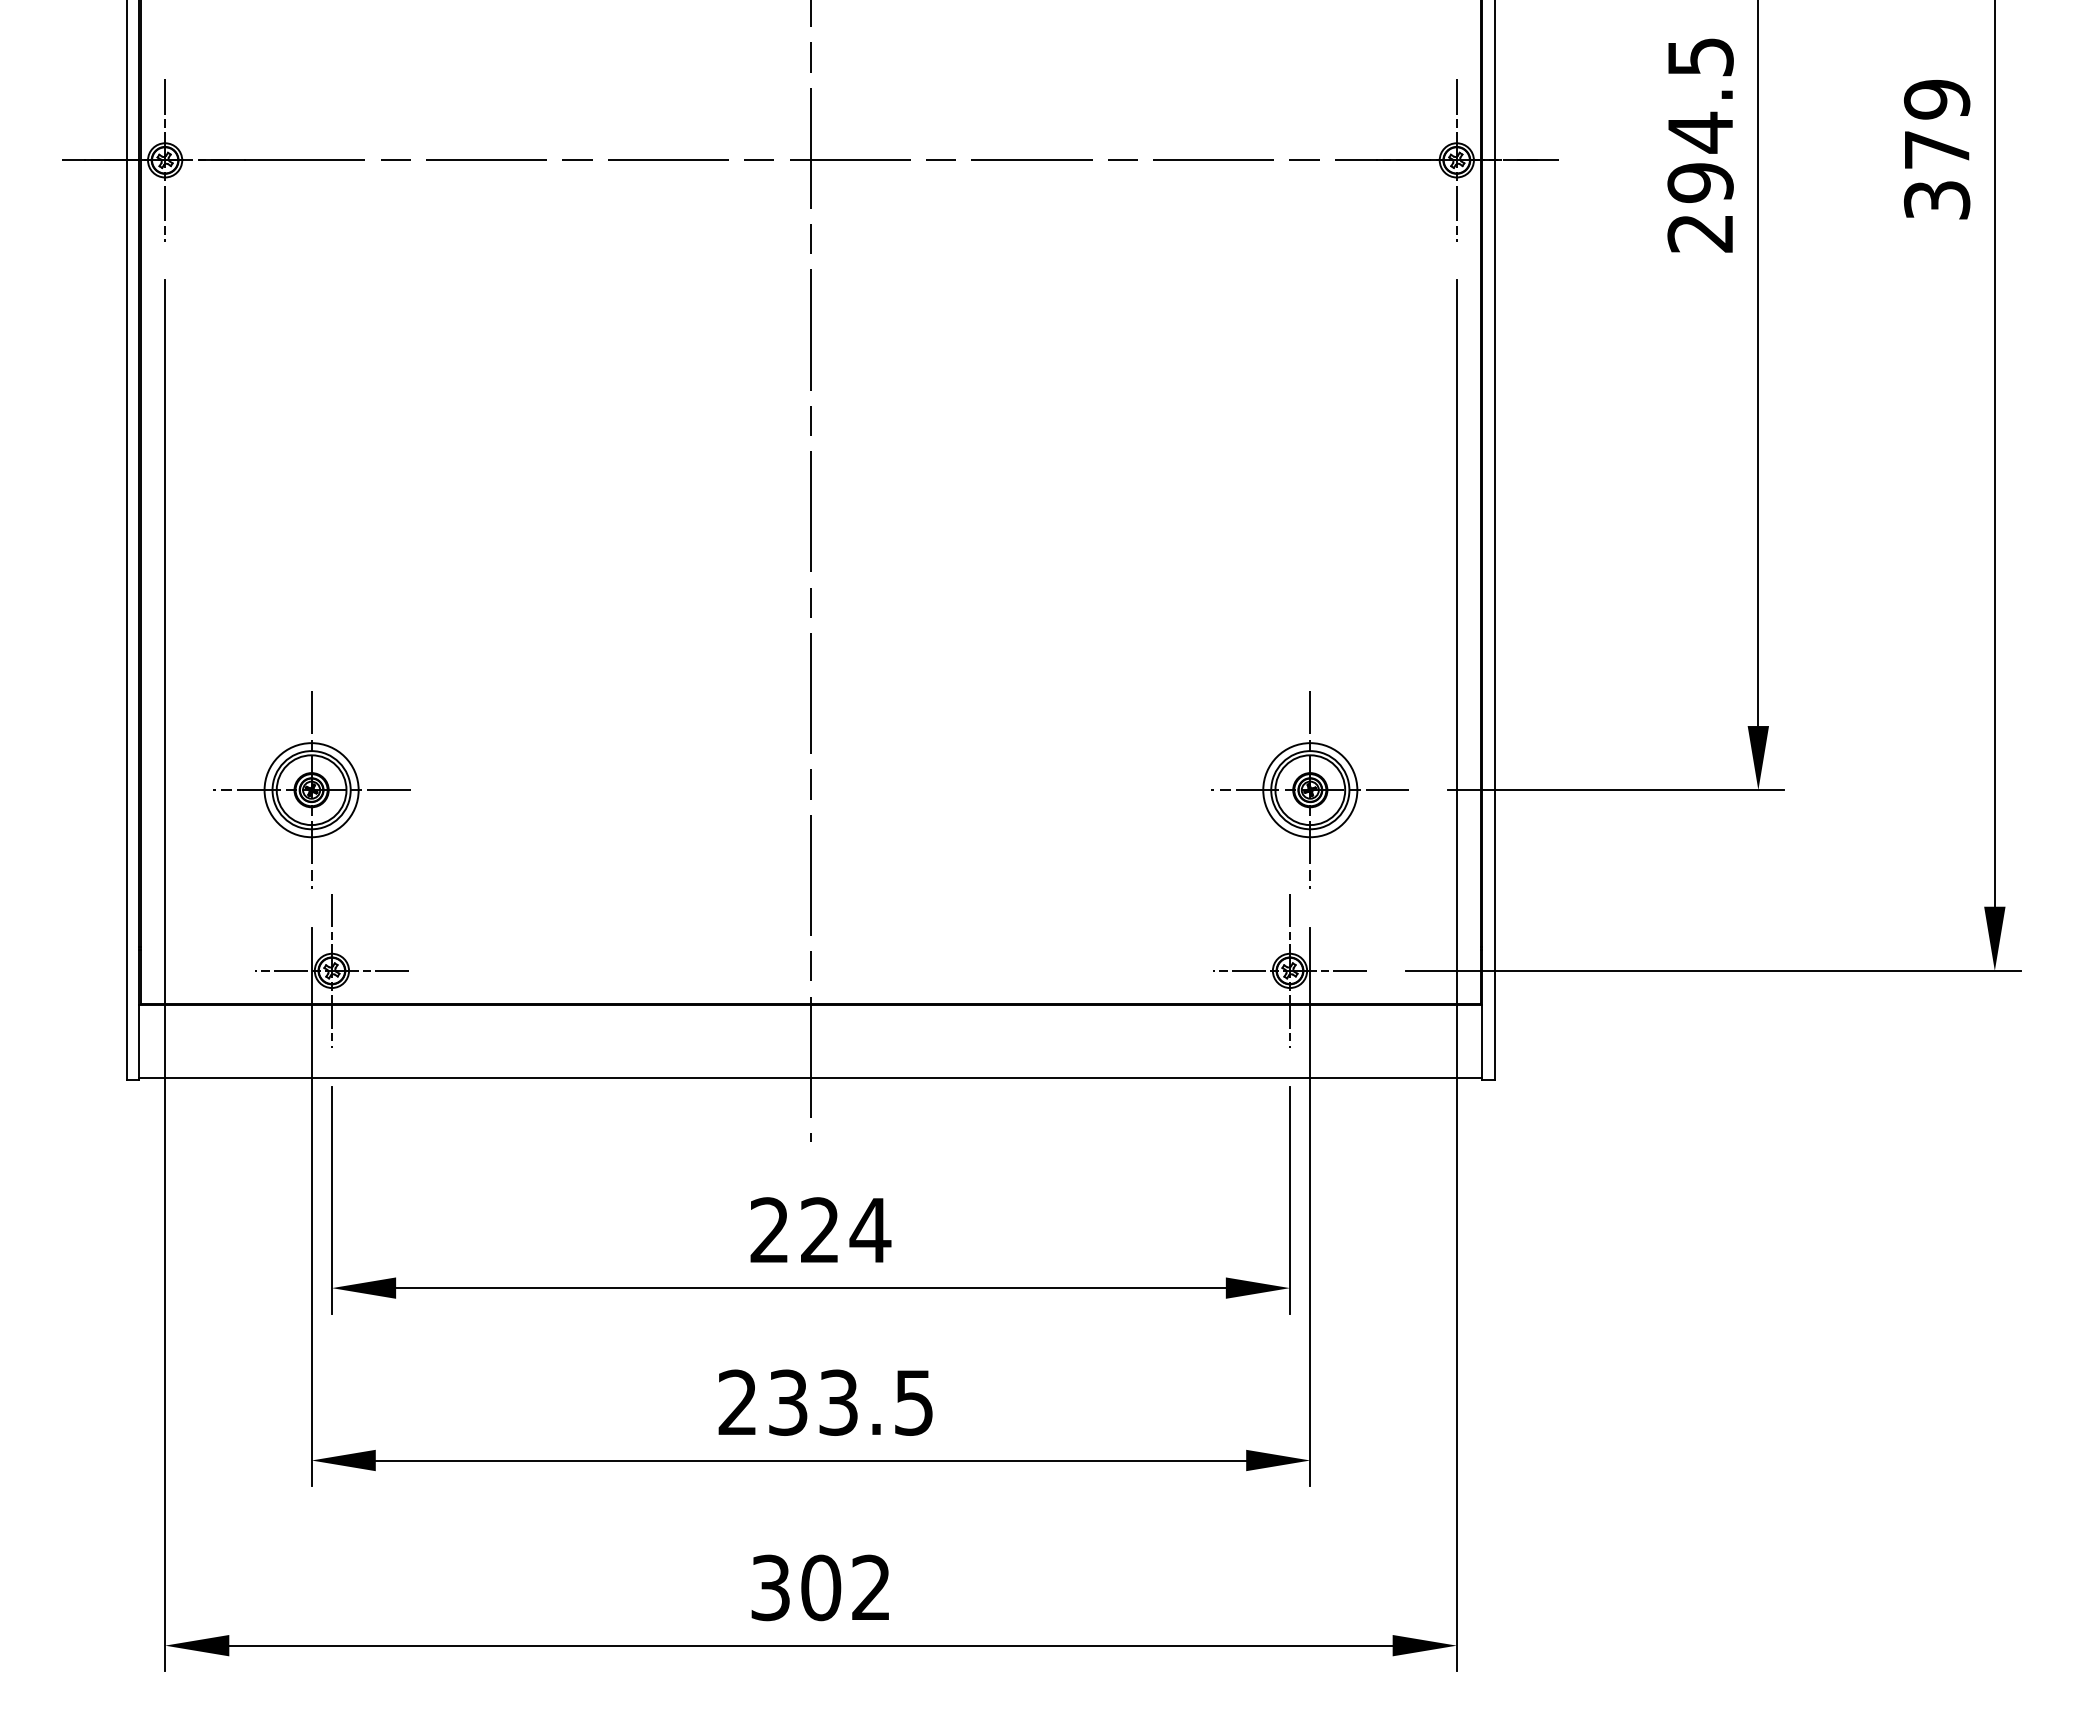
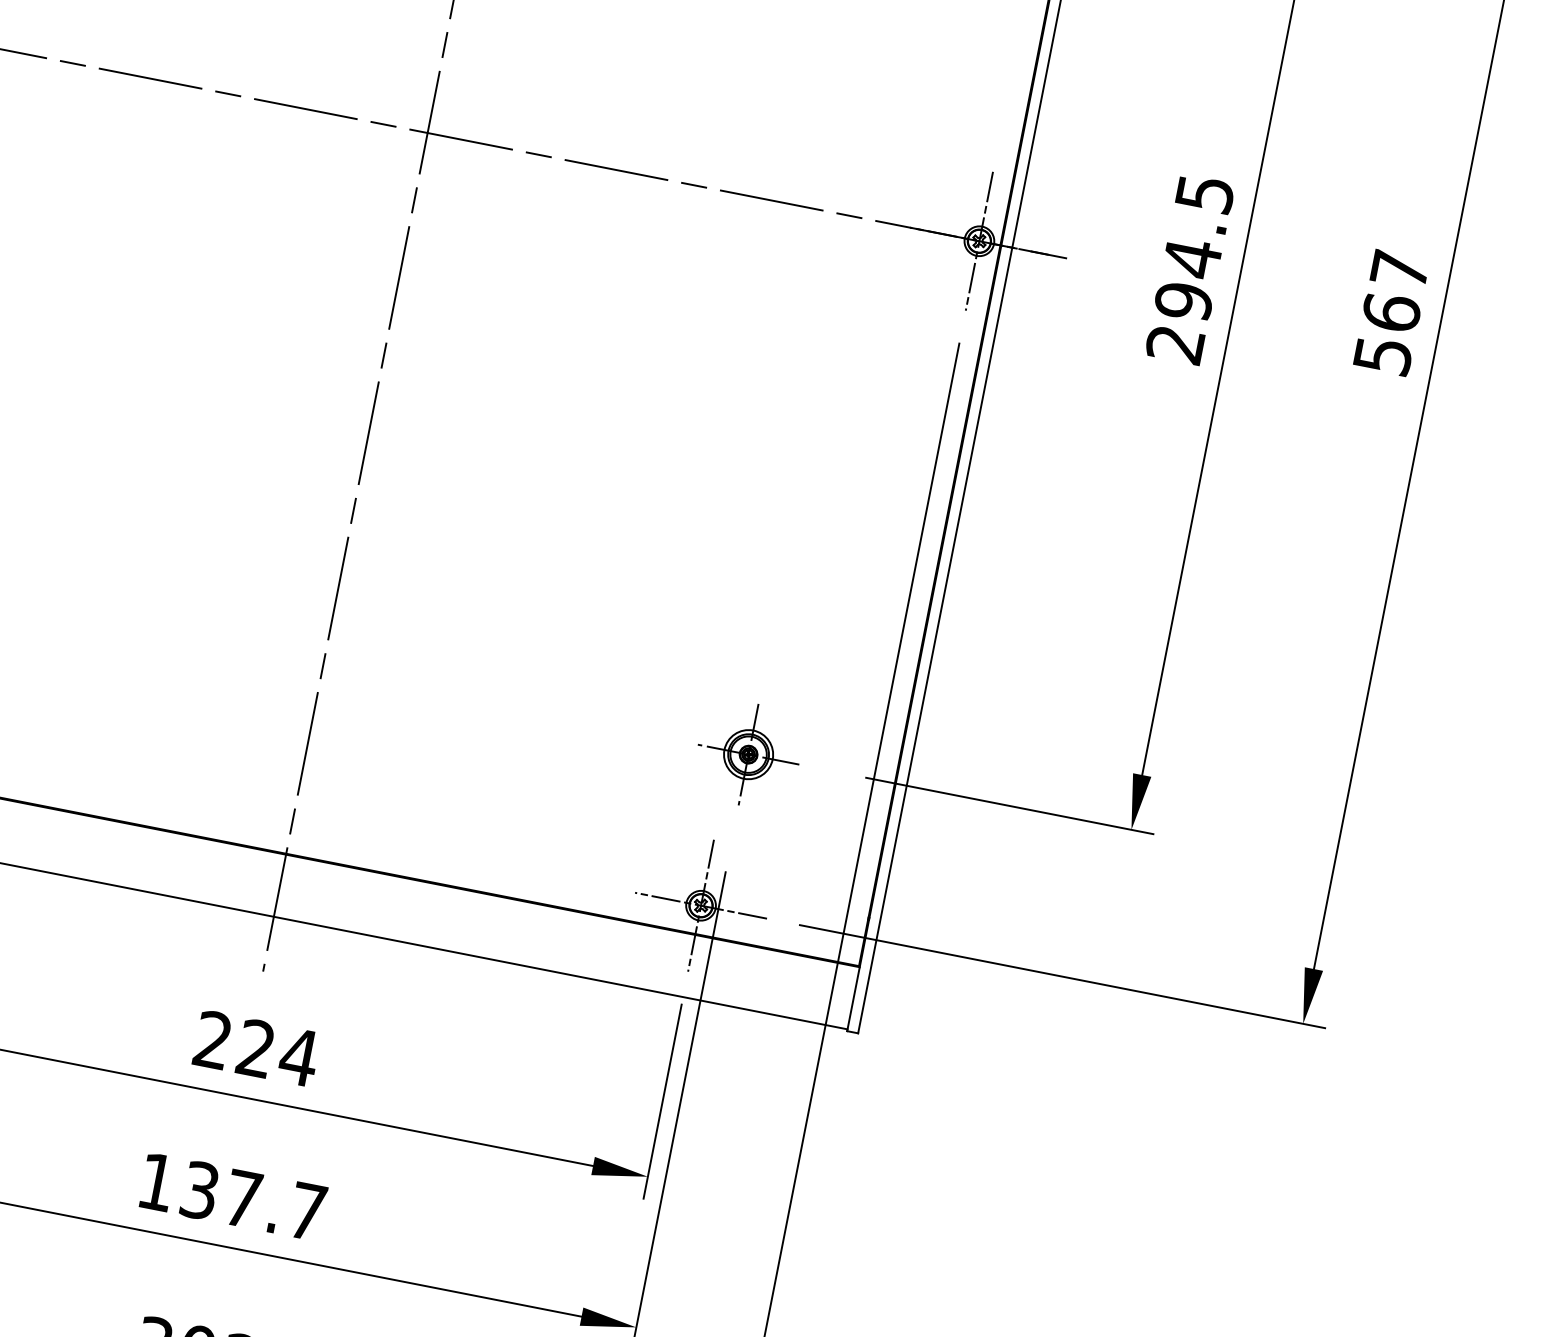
text: (1936, 149) -> (1391, 312), 379 -> 567
part: (1309, 789) -> (748, 754), size x0.6
text: (825, 1402) -> (231, 1196), 233.5 -> 137.7

